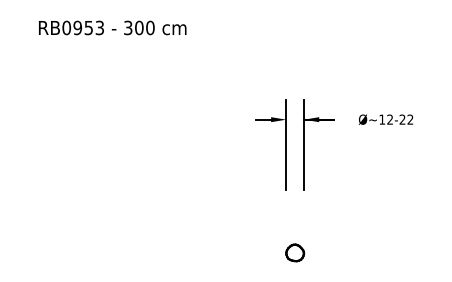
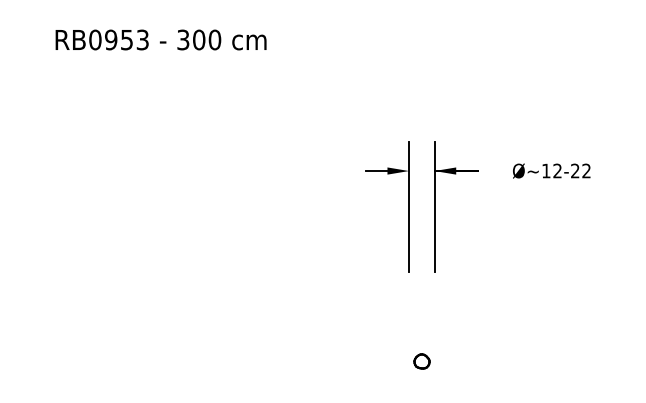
part: (295, 252) -> (422, 360), size x0.6

